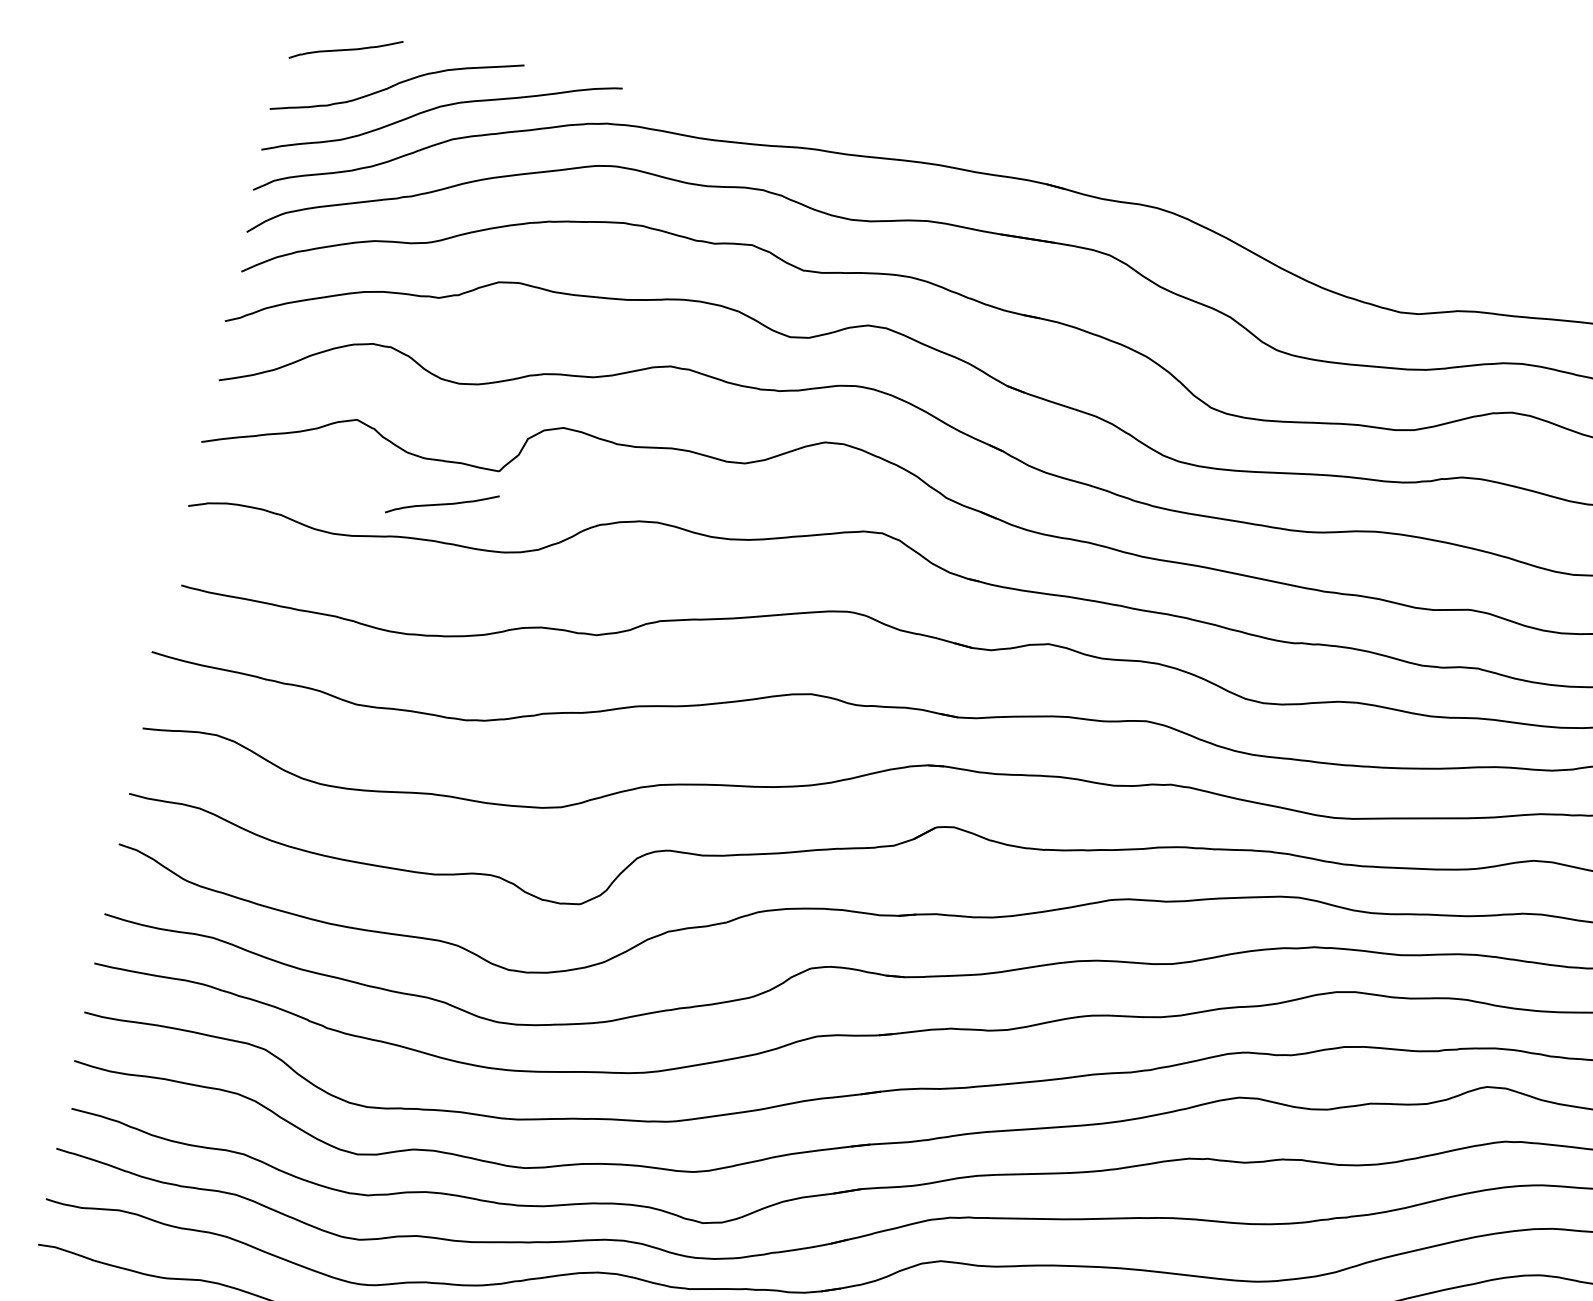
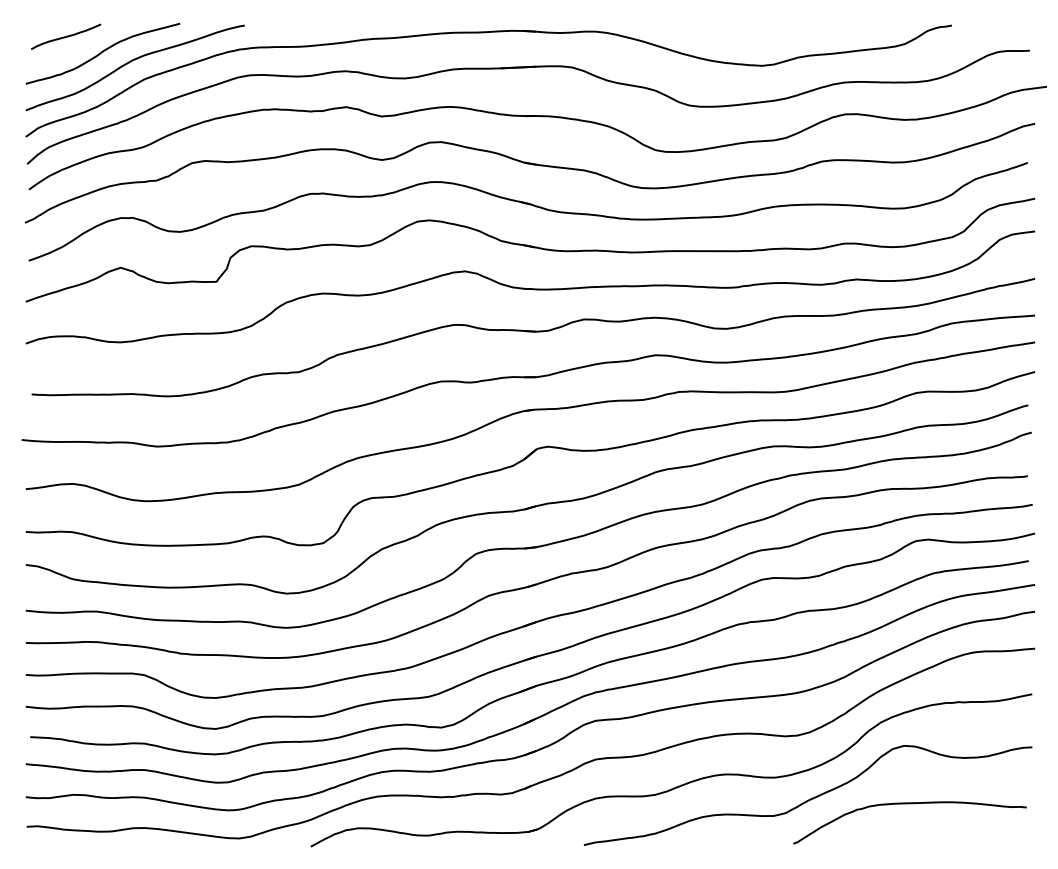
curve: (442, 503) -> (185, 309), removed

